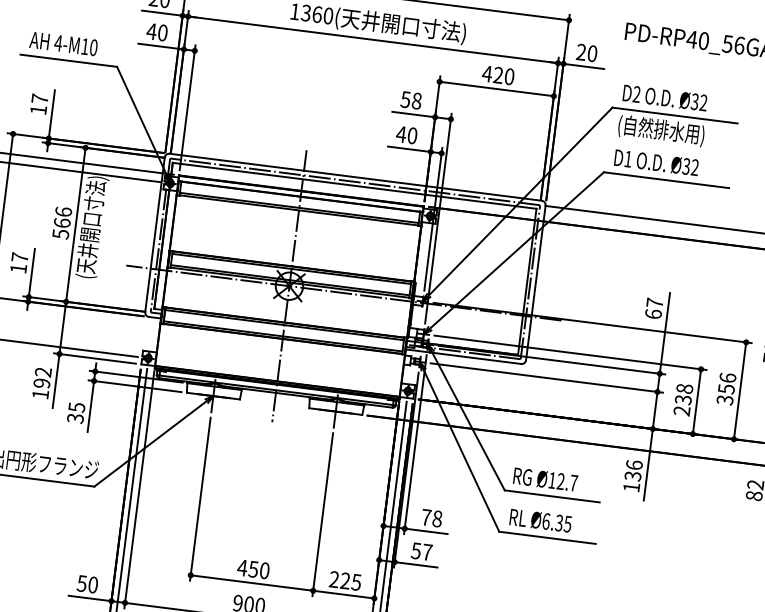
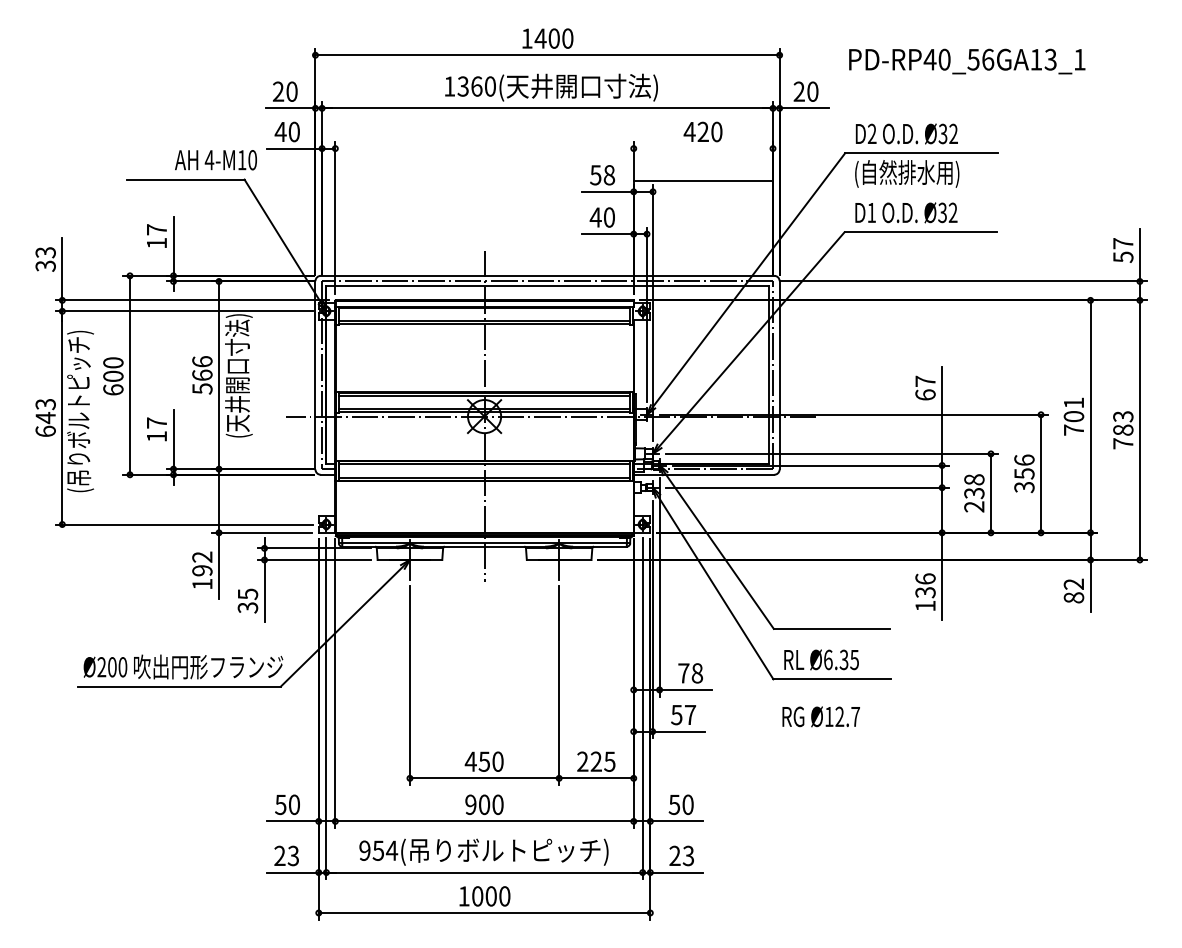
text: (63, 44) -> (215, 160), moved
line: (496, 88) -> (703, 180), moved
text: (545, 479) -> (820, 716), moved

